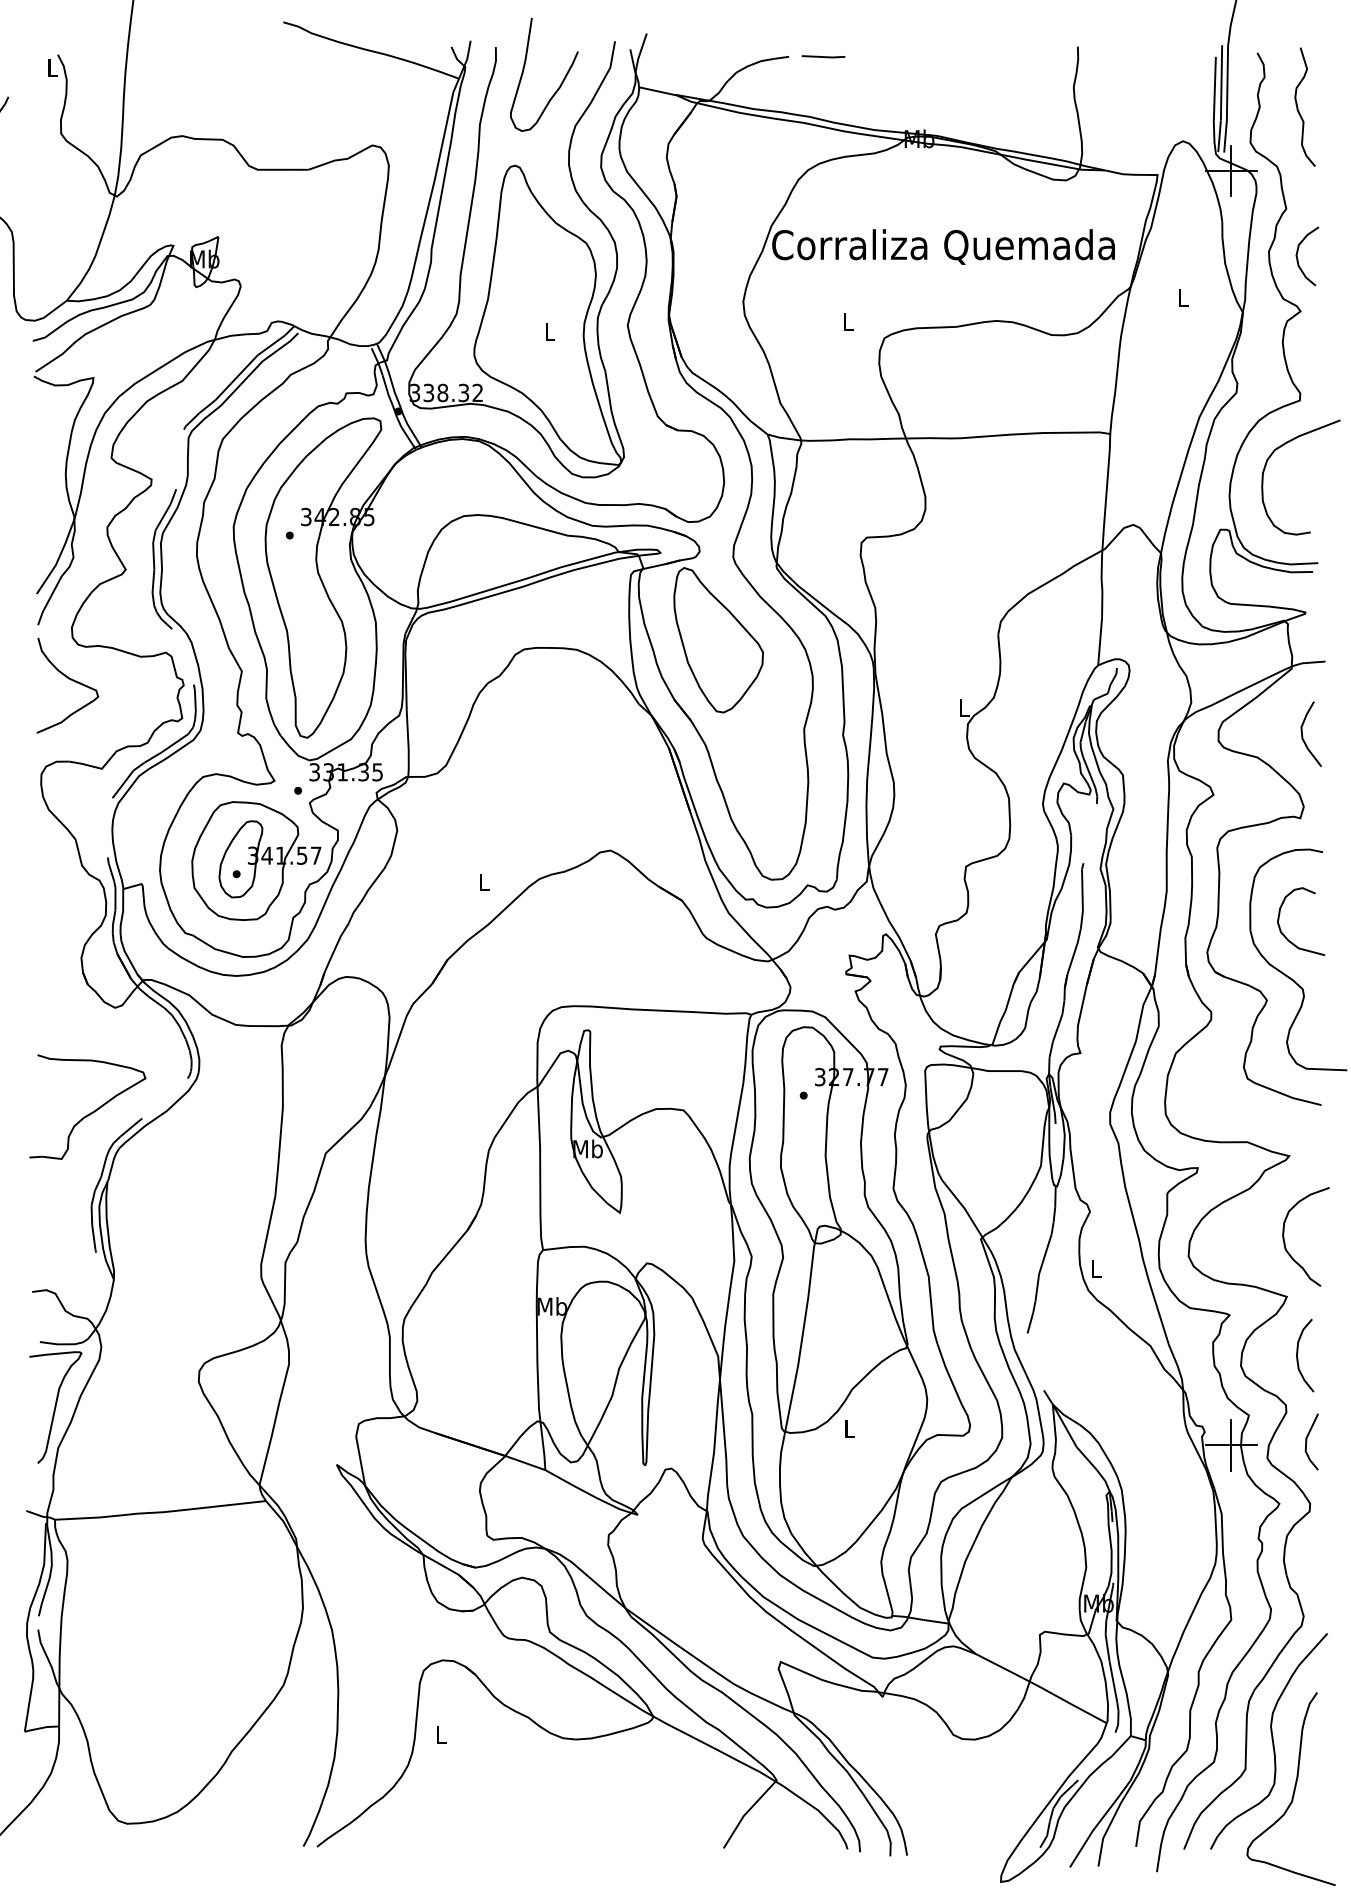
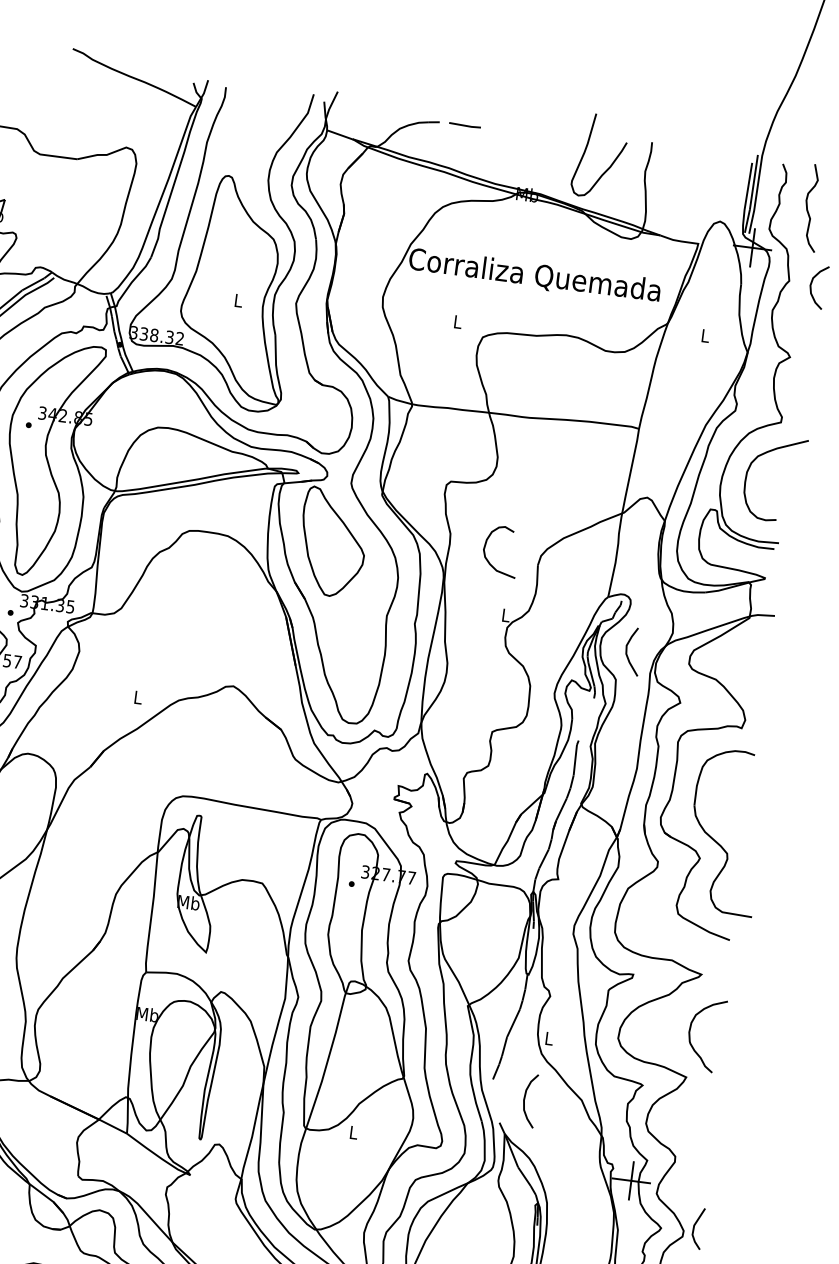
curve: (559, 85) -> (610, 165), moved
curve: (1298, 258) -> (811, 287), moved
curve: (1303, 735) -> (627, 651), moved
curve: (1286, 936) -> (488, 560), moved
curve: (1298, 1352) -> (525, 1097), moved
line: (1307, 1441) -> (694, 1227), moved

